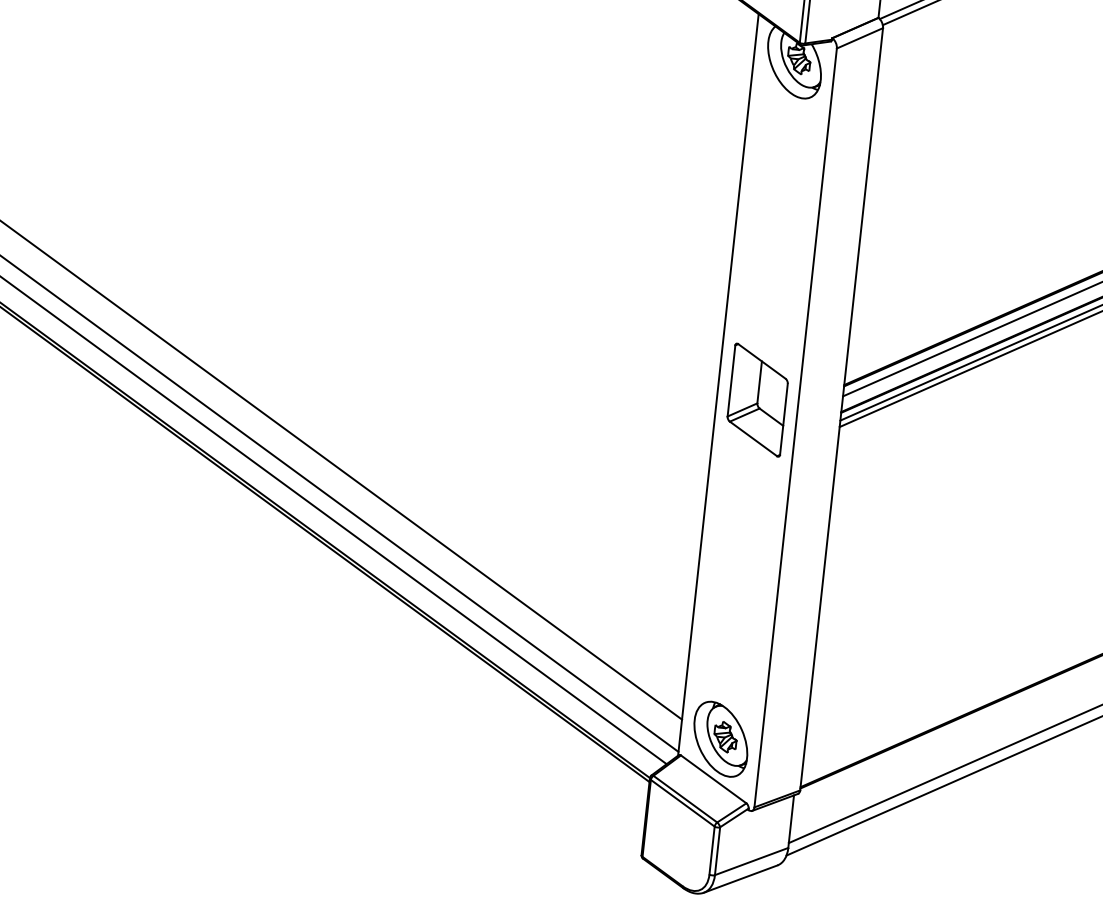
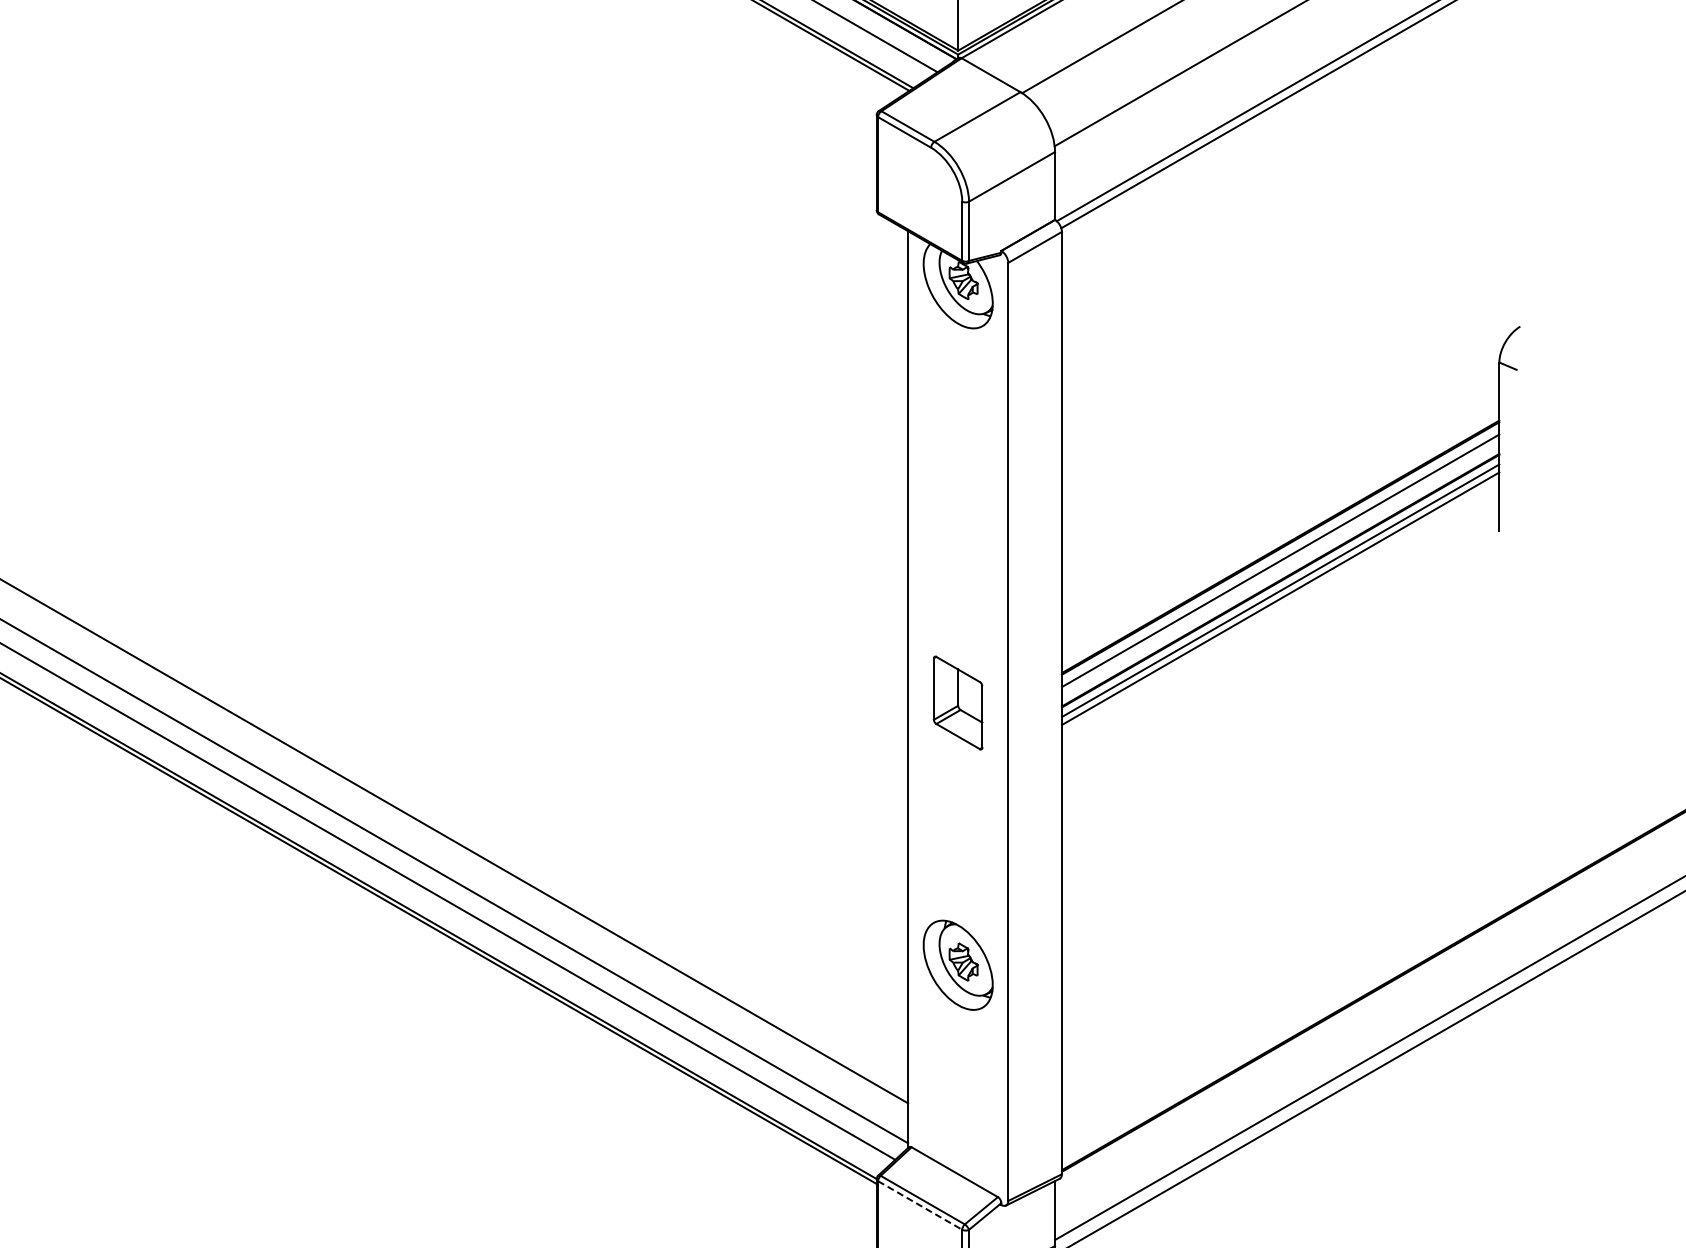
part: (757, 399) -> (957, 702), size x0.7
part: (720, 738) -> (957, 964), moved
line: (683, 803) -> (920, 1205), solid -> dashed

